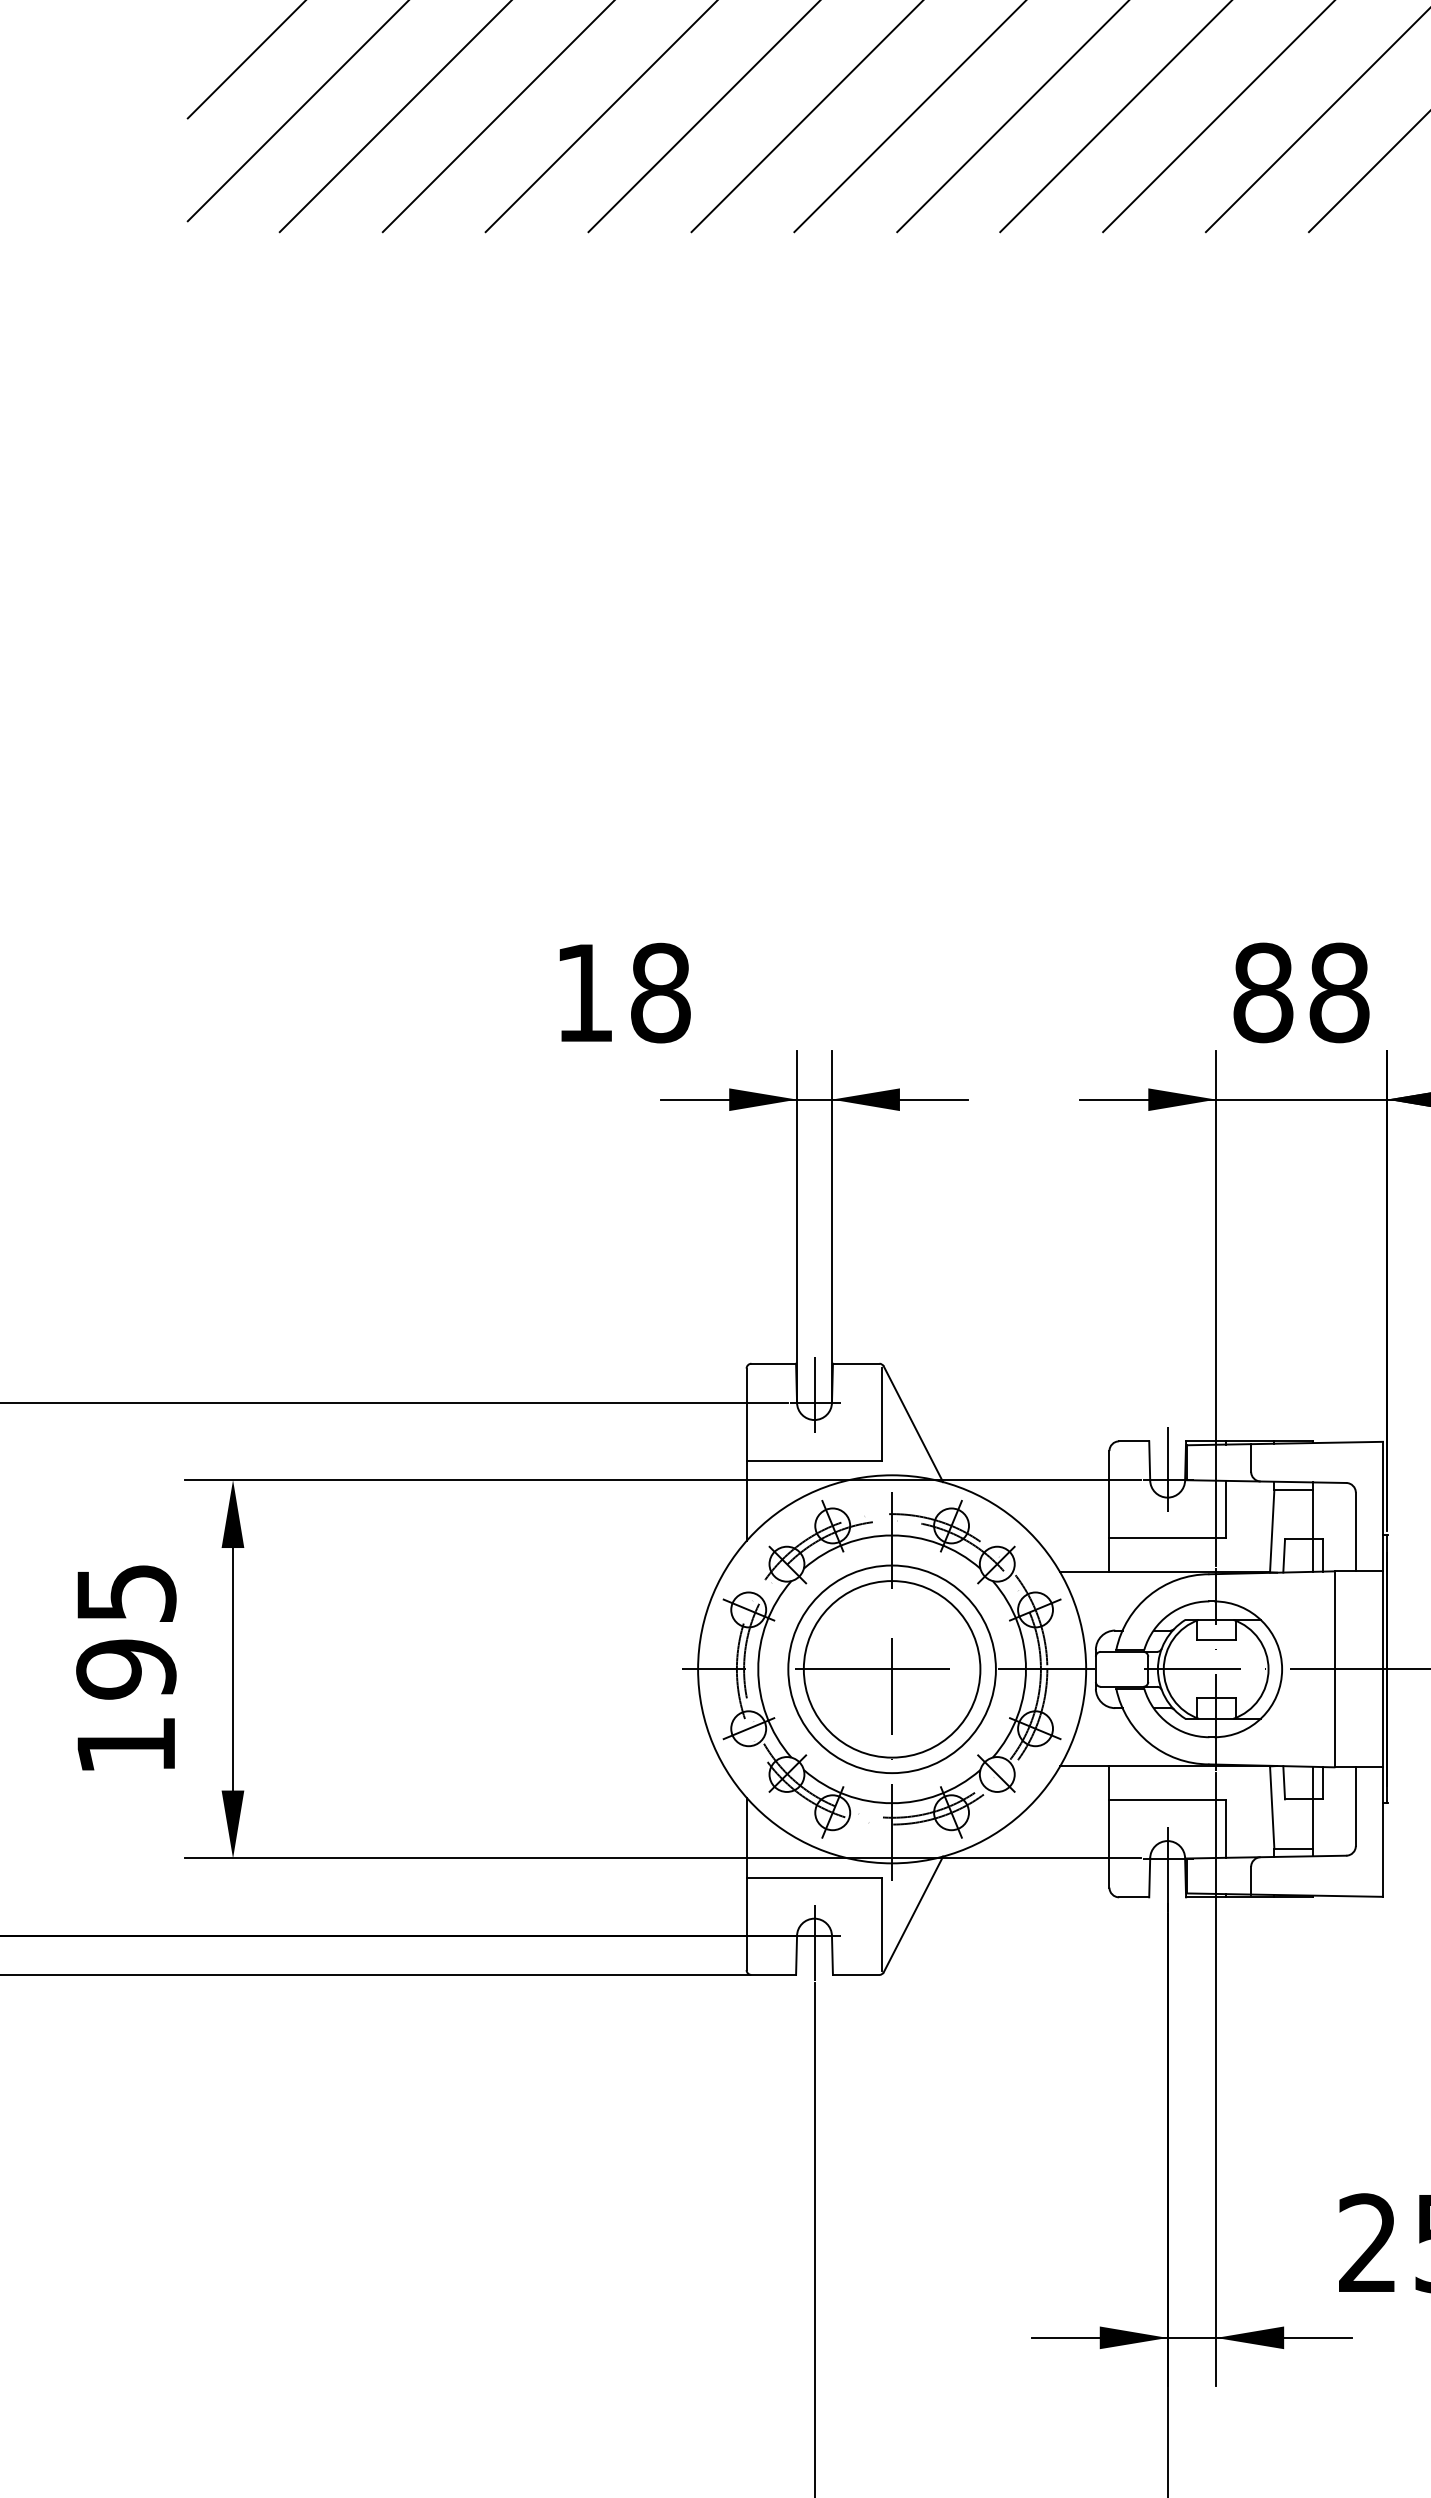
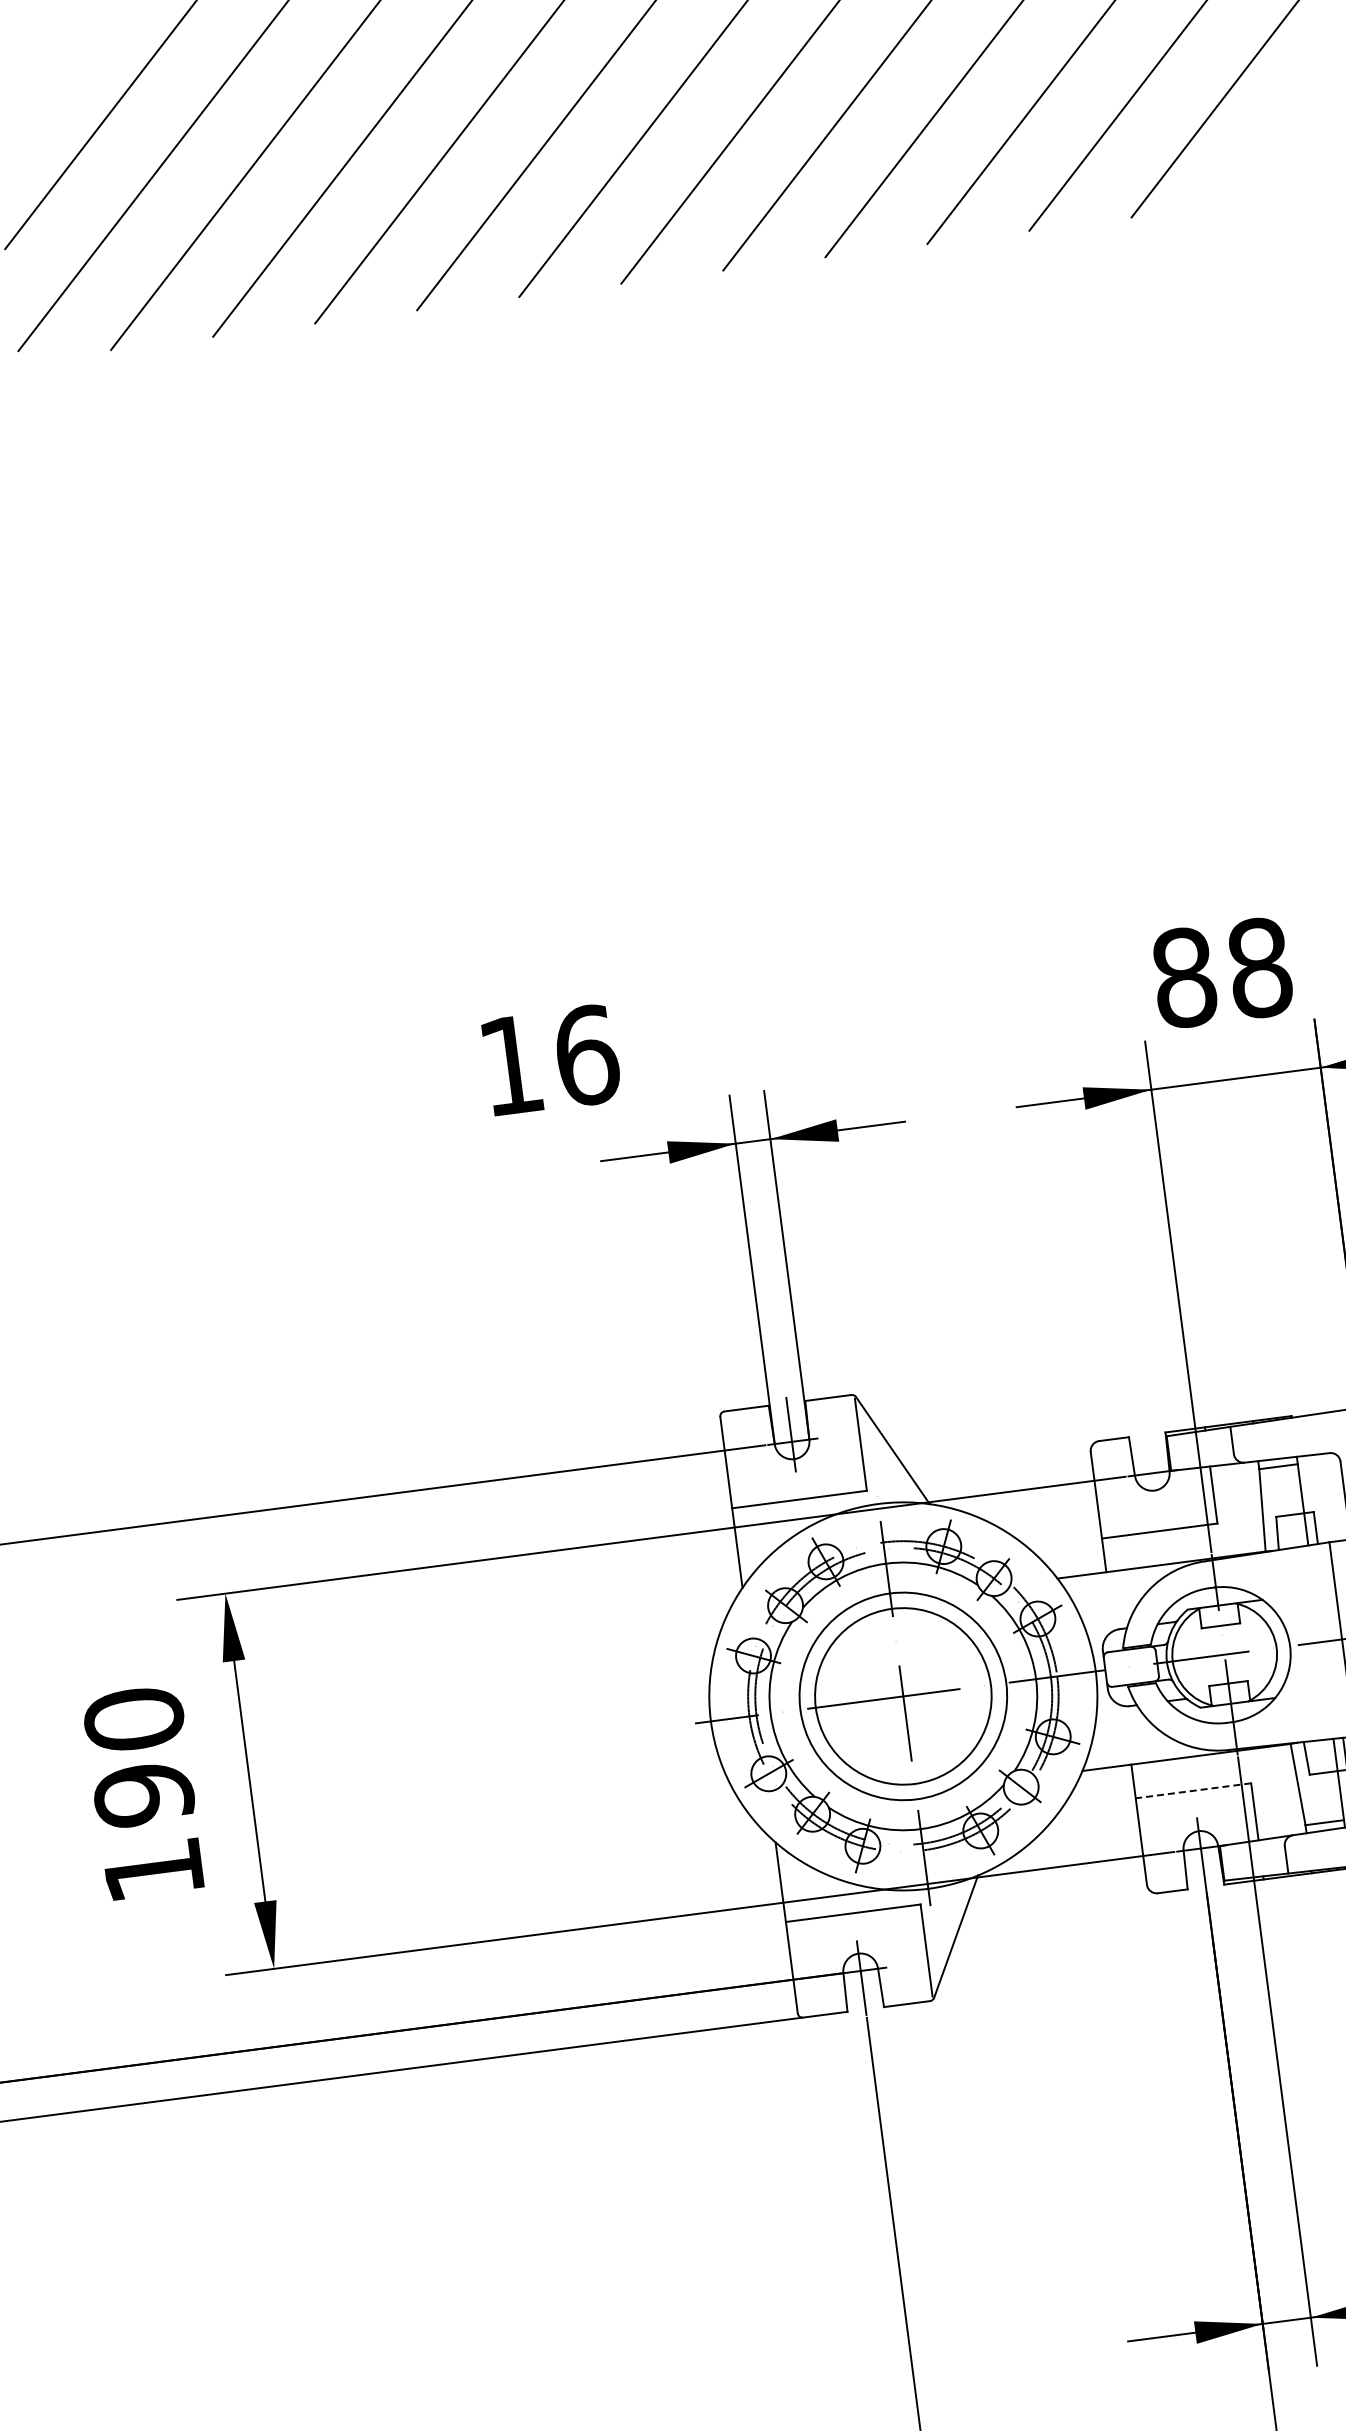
text: (661, 992) -> (587, 1054), 18 -> 16
line: (1167, 1469) -> (1150, 1462), removed
text: (126, 1593) -> (134, 1719), 195 -> 190
line: (1167, 1800) -> (1193, 1791), solid -> dashed

